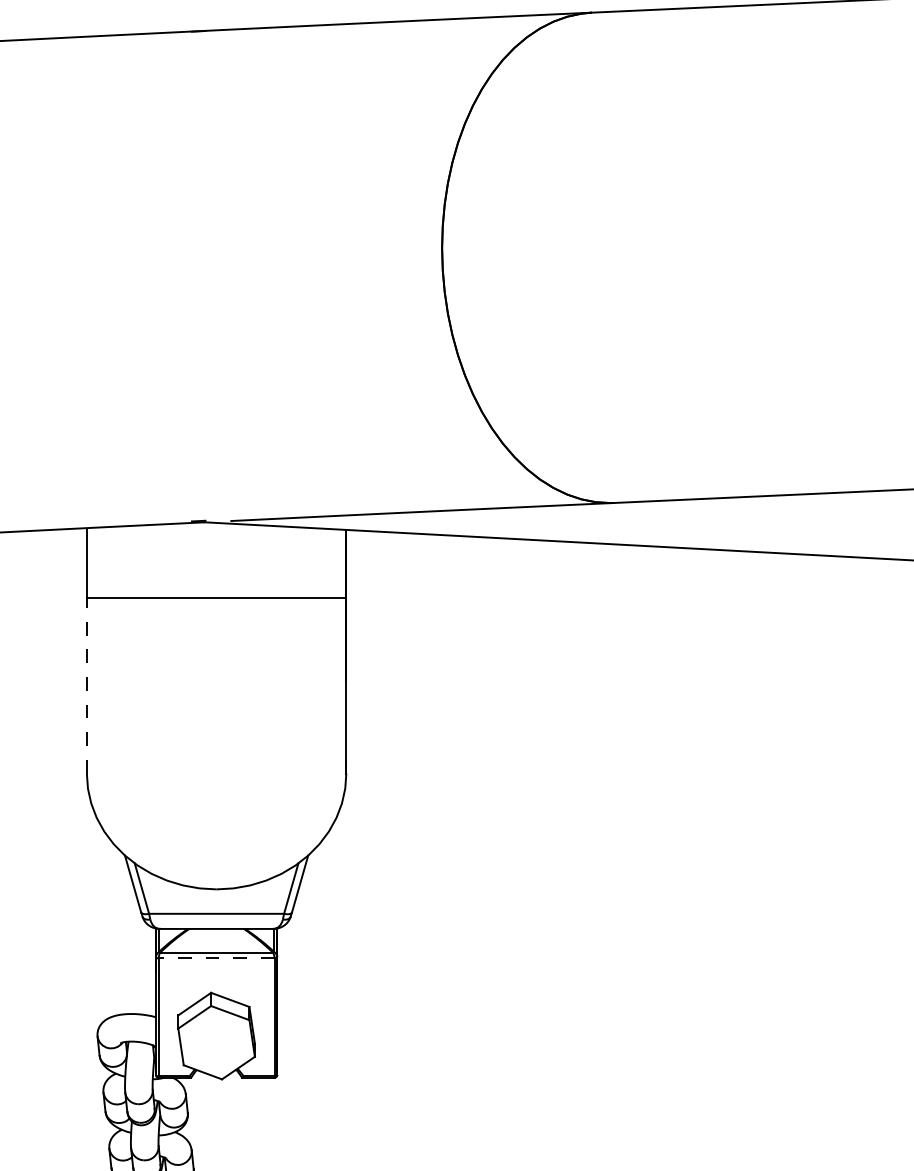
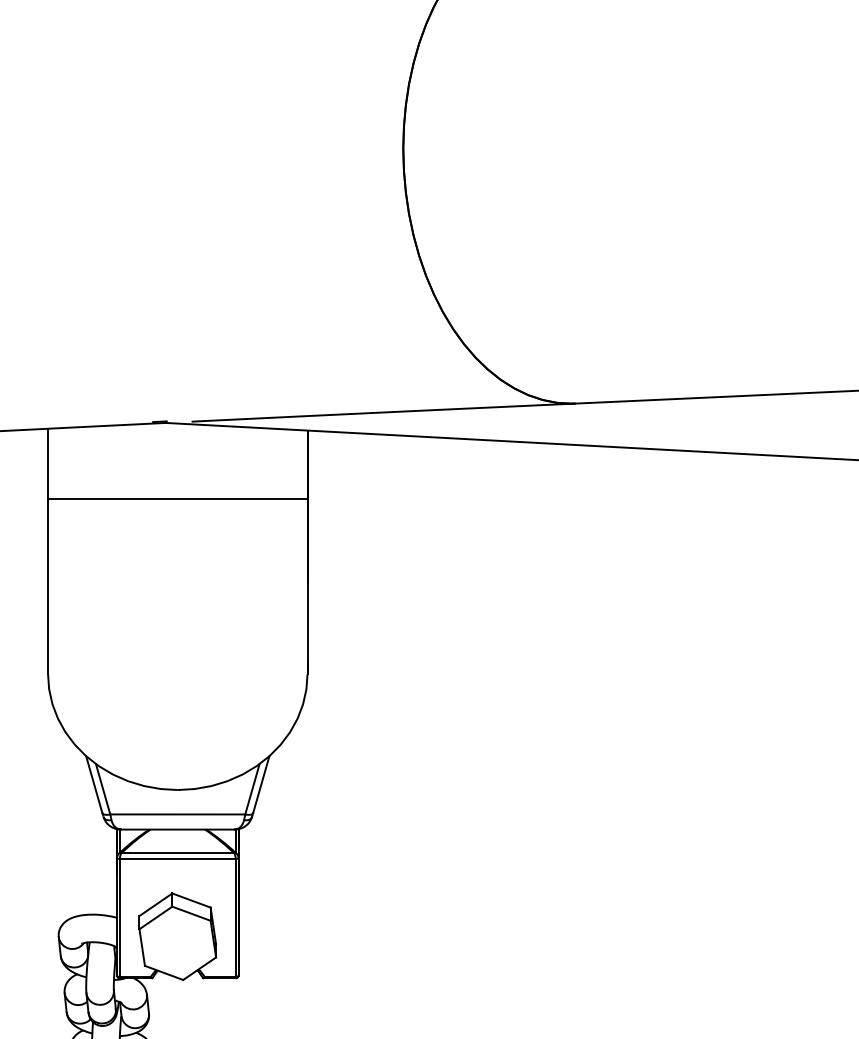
line: (86, 686) -> (47, 587), dashed -> solid
line: (216, 958) -> (177, 859), dashed -> solid

